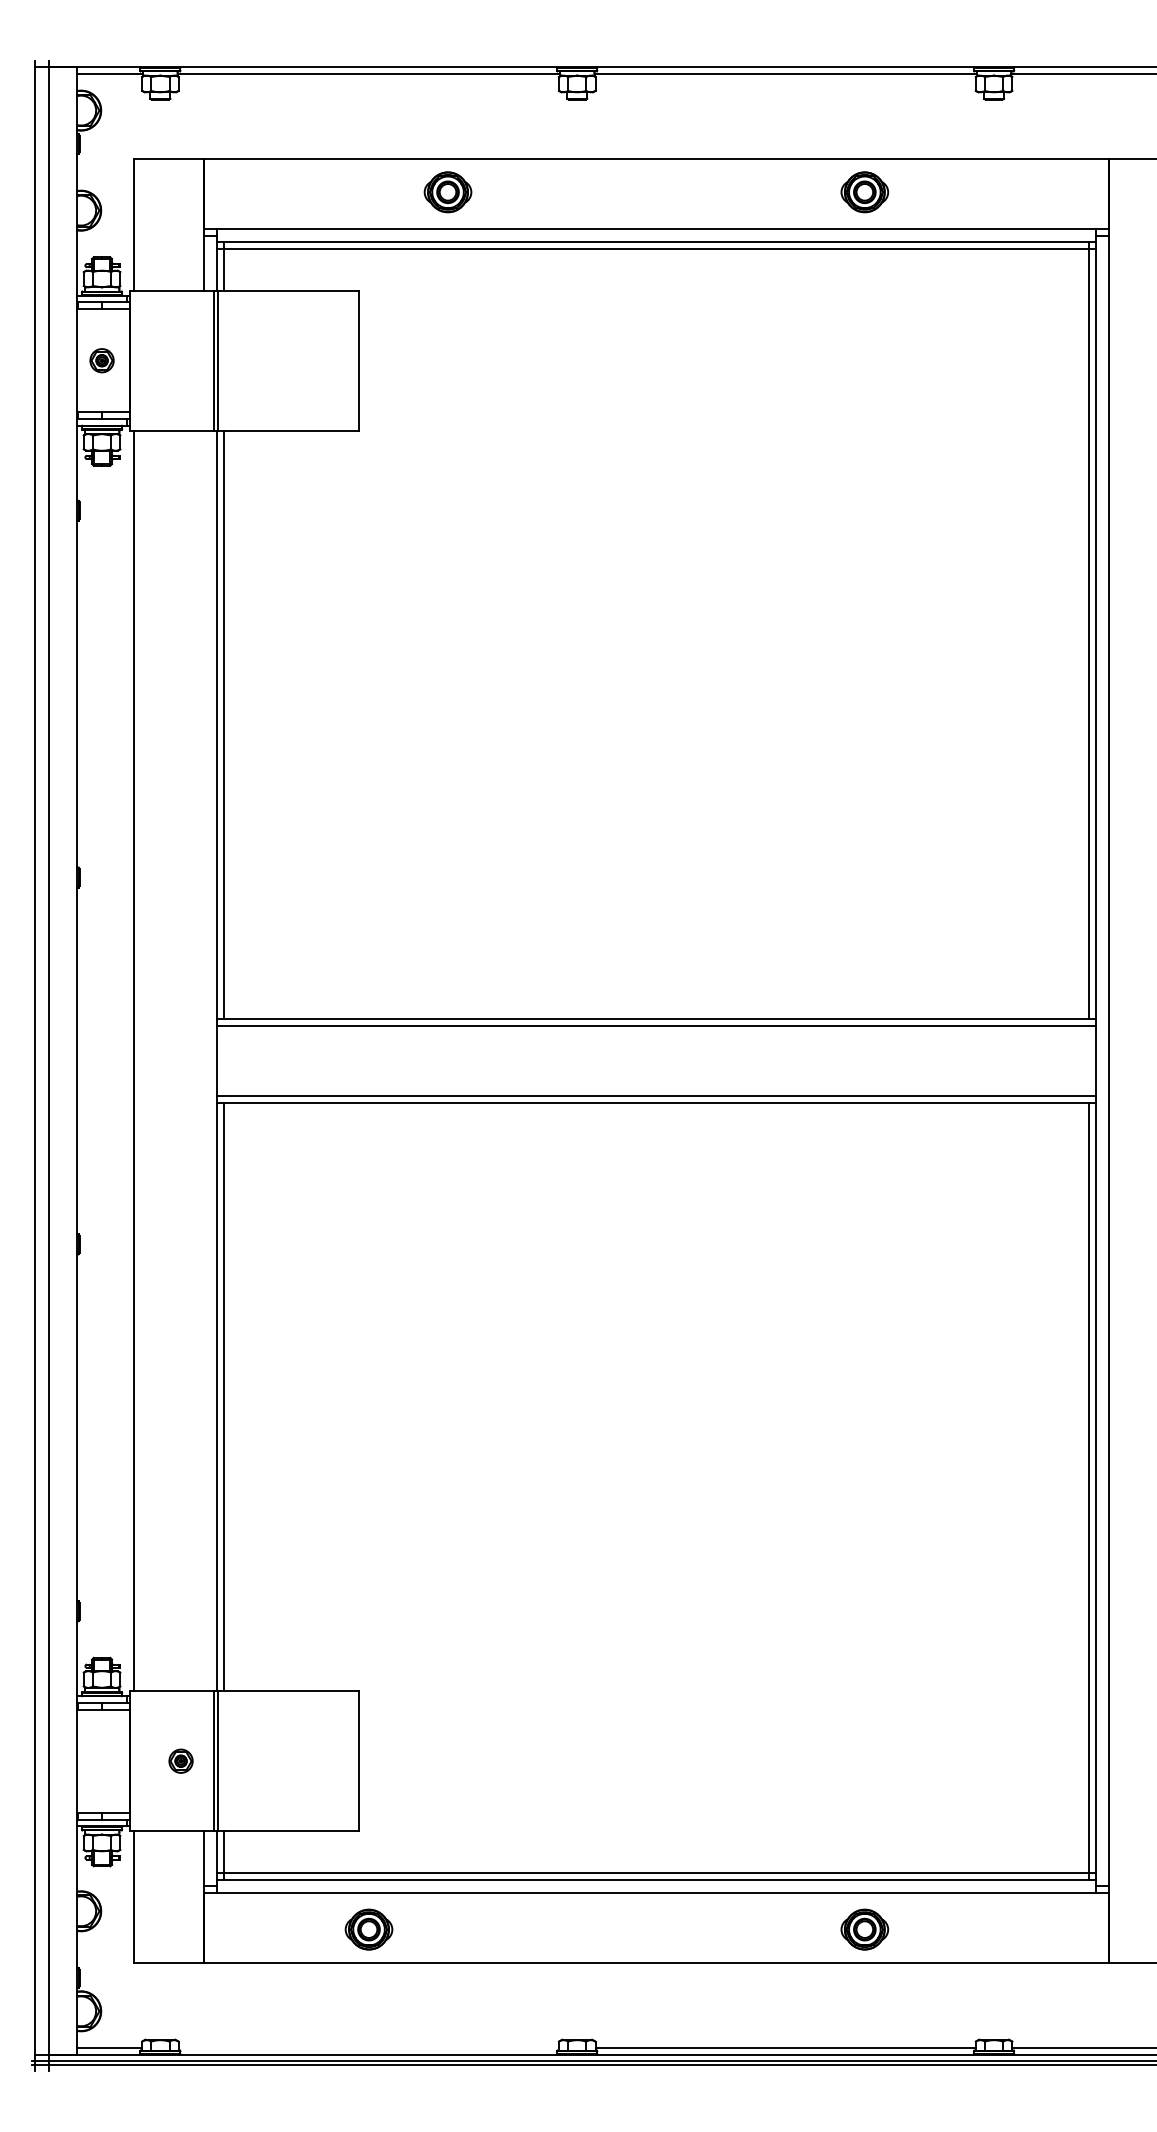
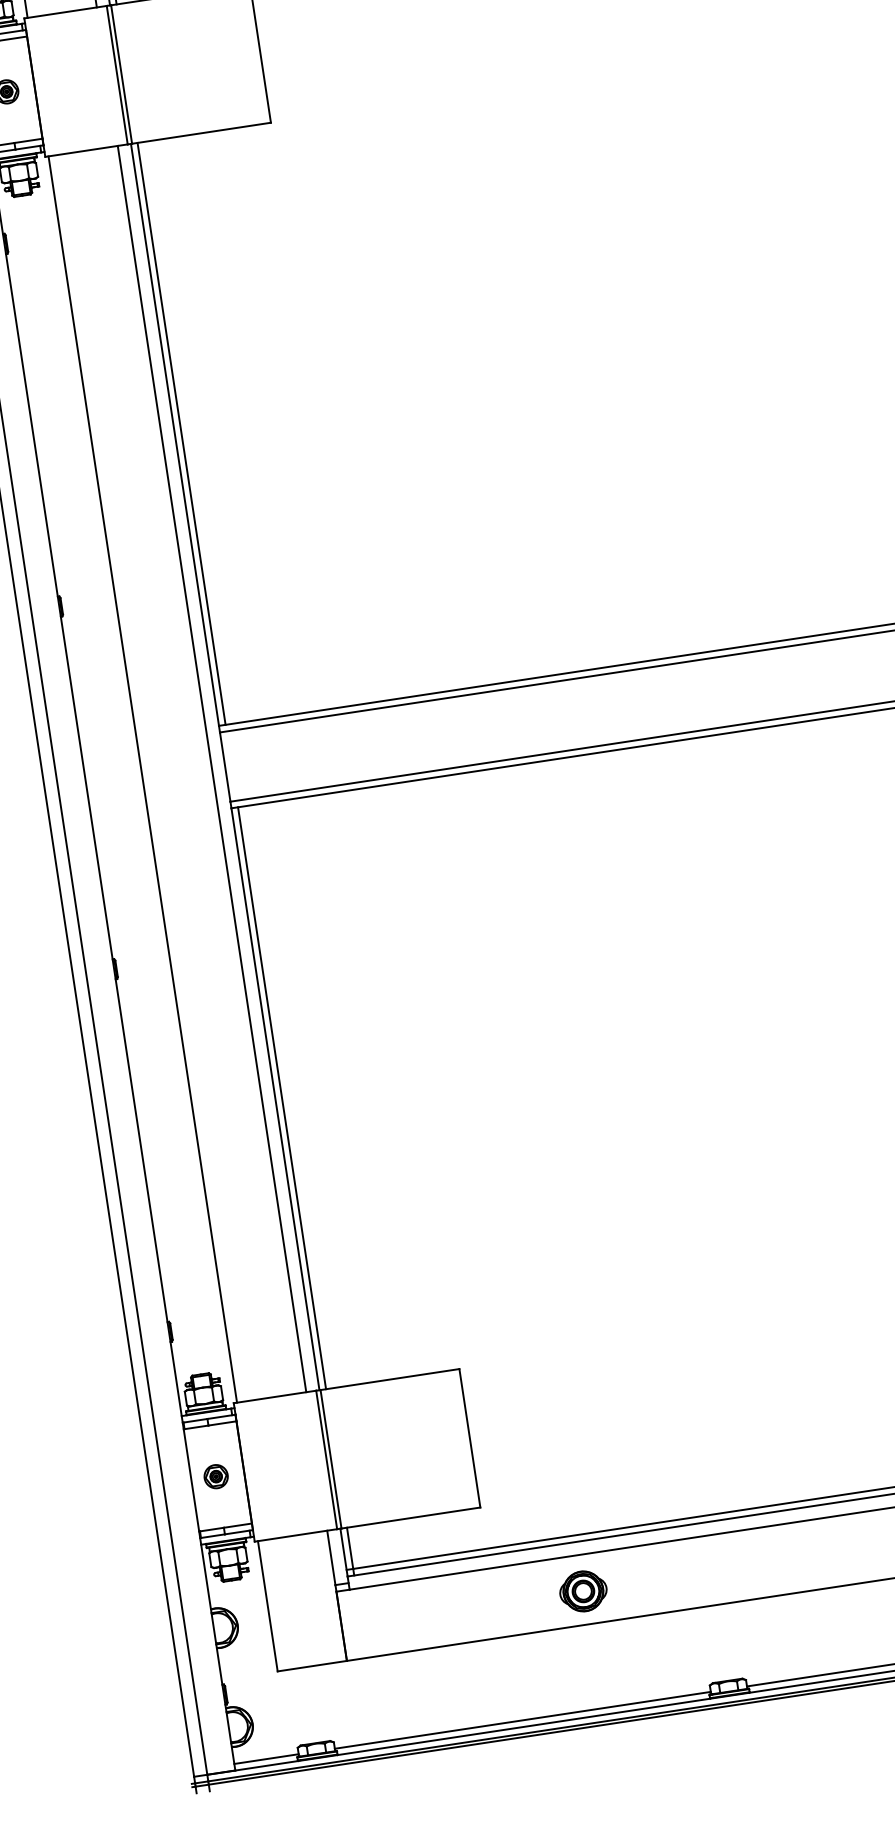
line: (203, 1060) -> (211, 768), added
part: (180, 1760) -> (215, 1476), moved
part: (368, 1929) -> (582, 1591), moved
line: (368, 2048) -> (522, 1720), added

